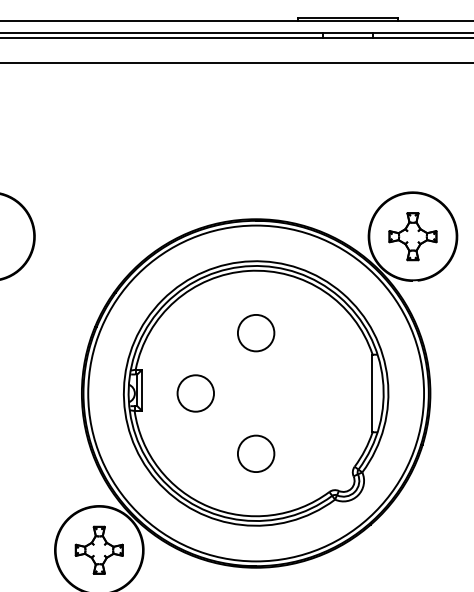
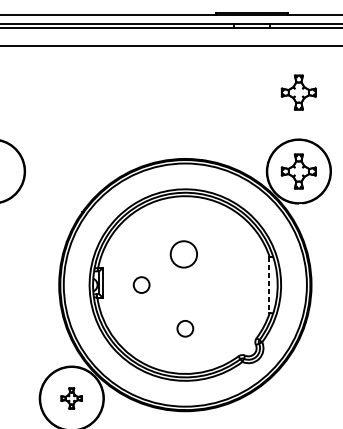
part: (412, 127) -> (298, 92), added
circle: (256, 333) -> (184, 254), moved
circle: (195, 393) -> (141, 285), size x0.6
line: (371, 393) -> (268, 285), solid -> dashed
circle: (255, 453) -> (184, 328), size x0.6
part: (98, 549) -> (71, 398), size x0.6

